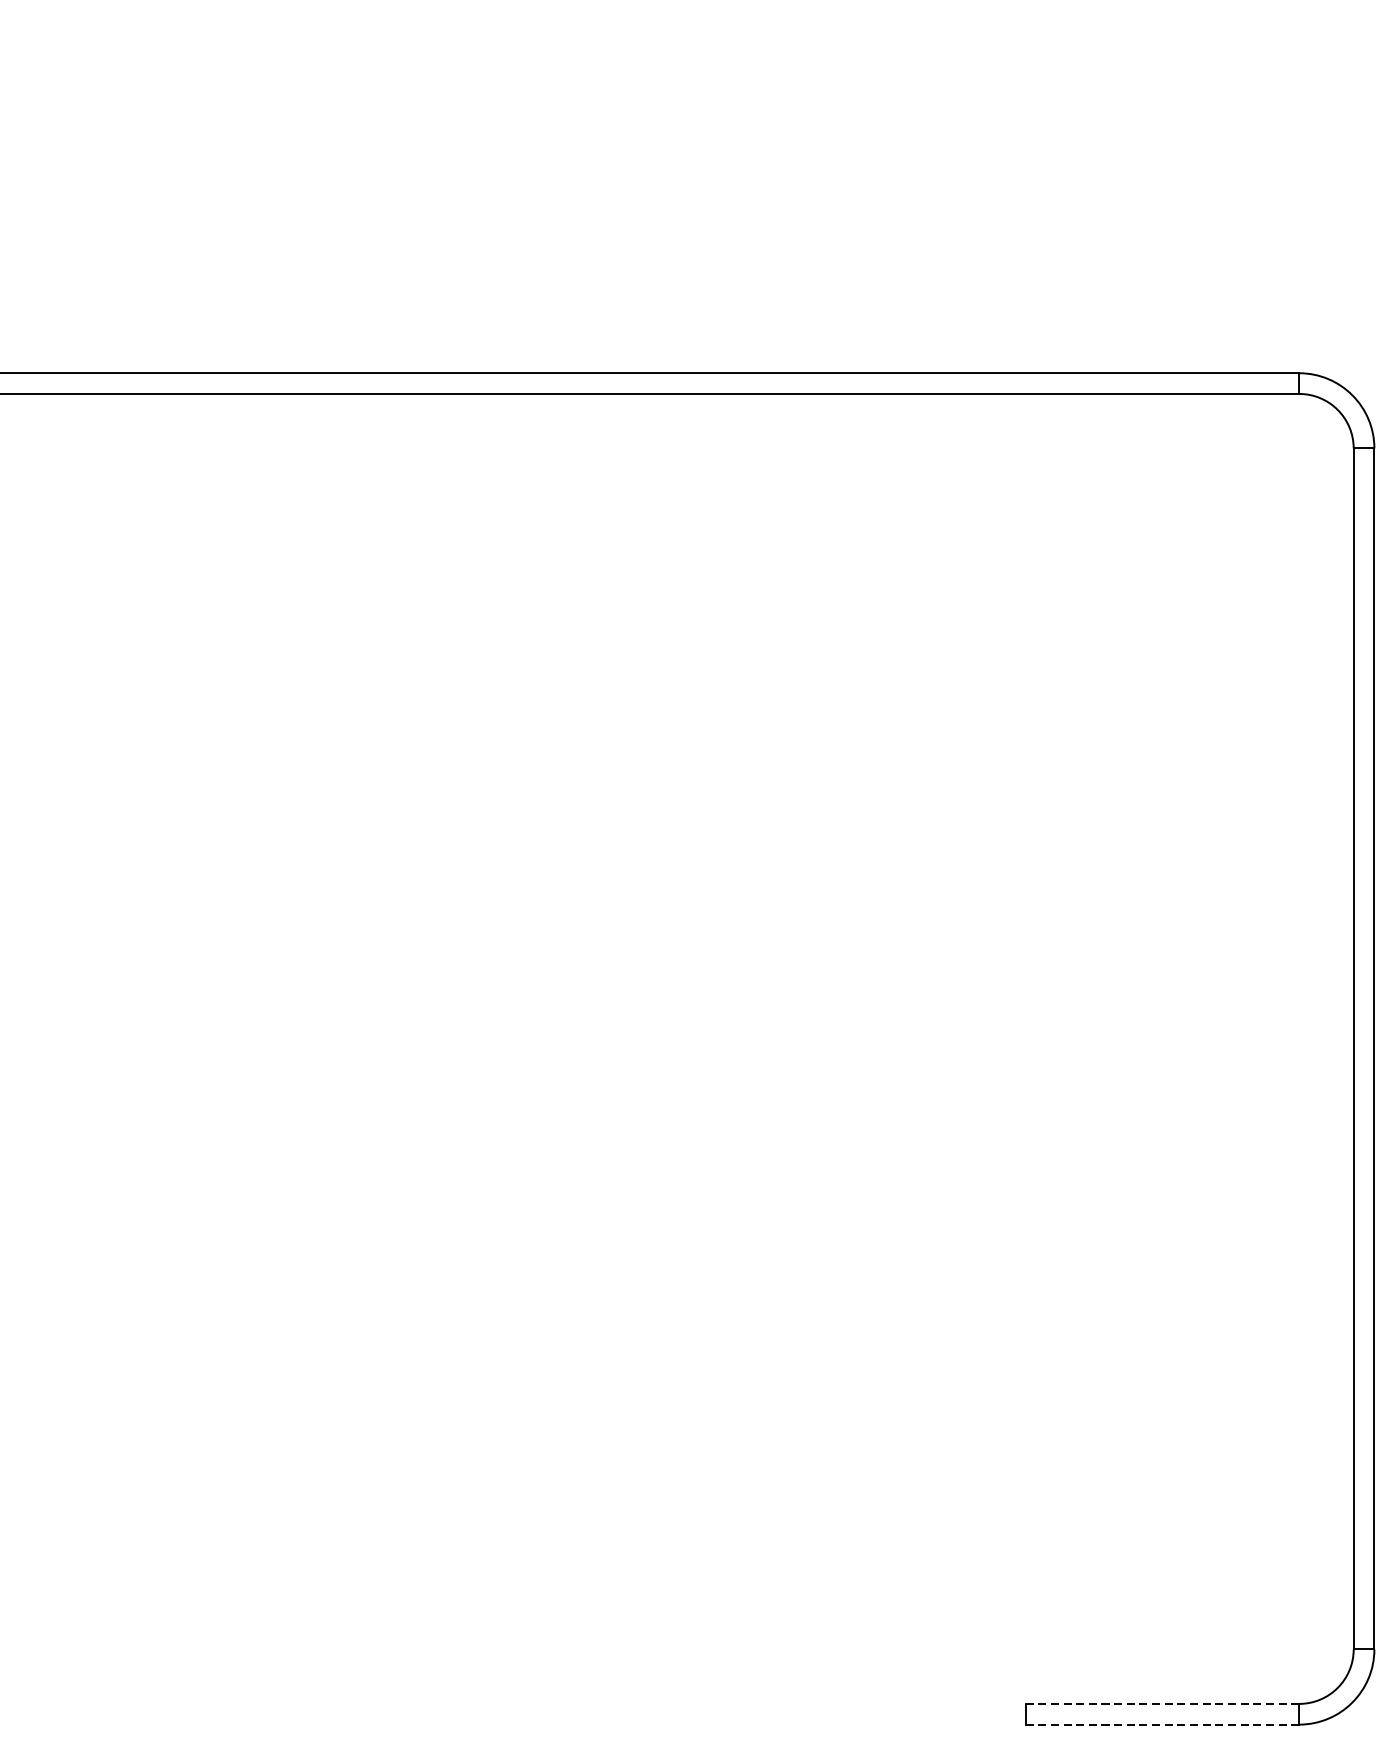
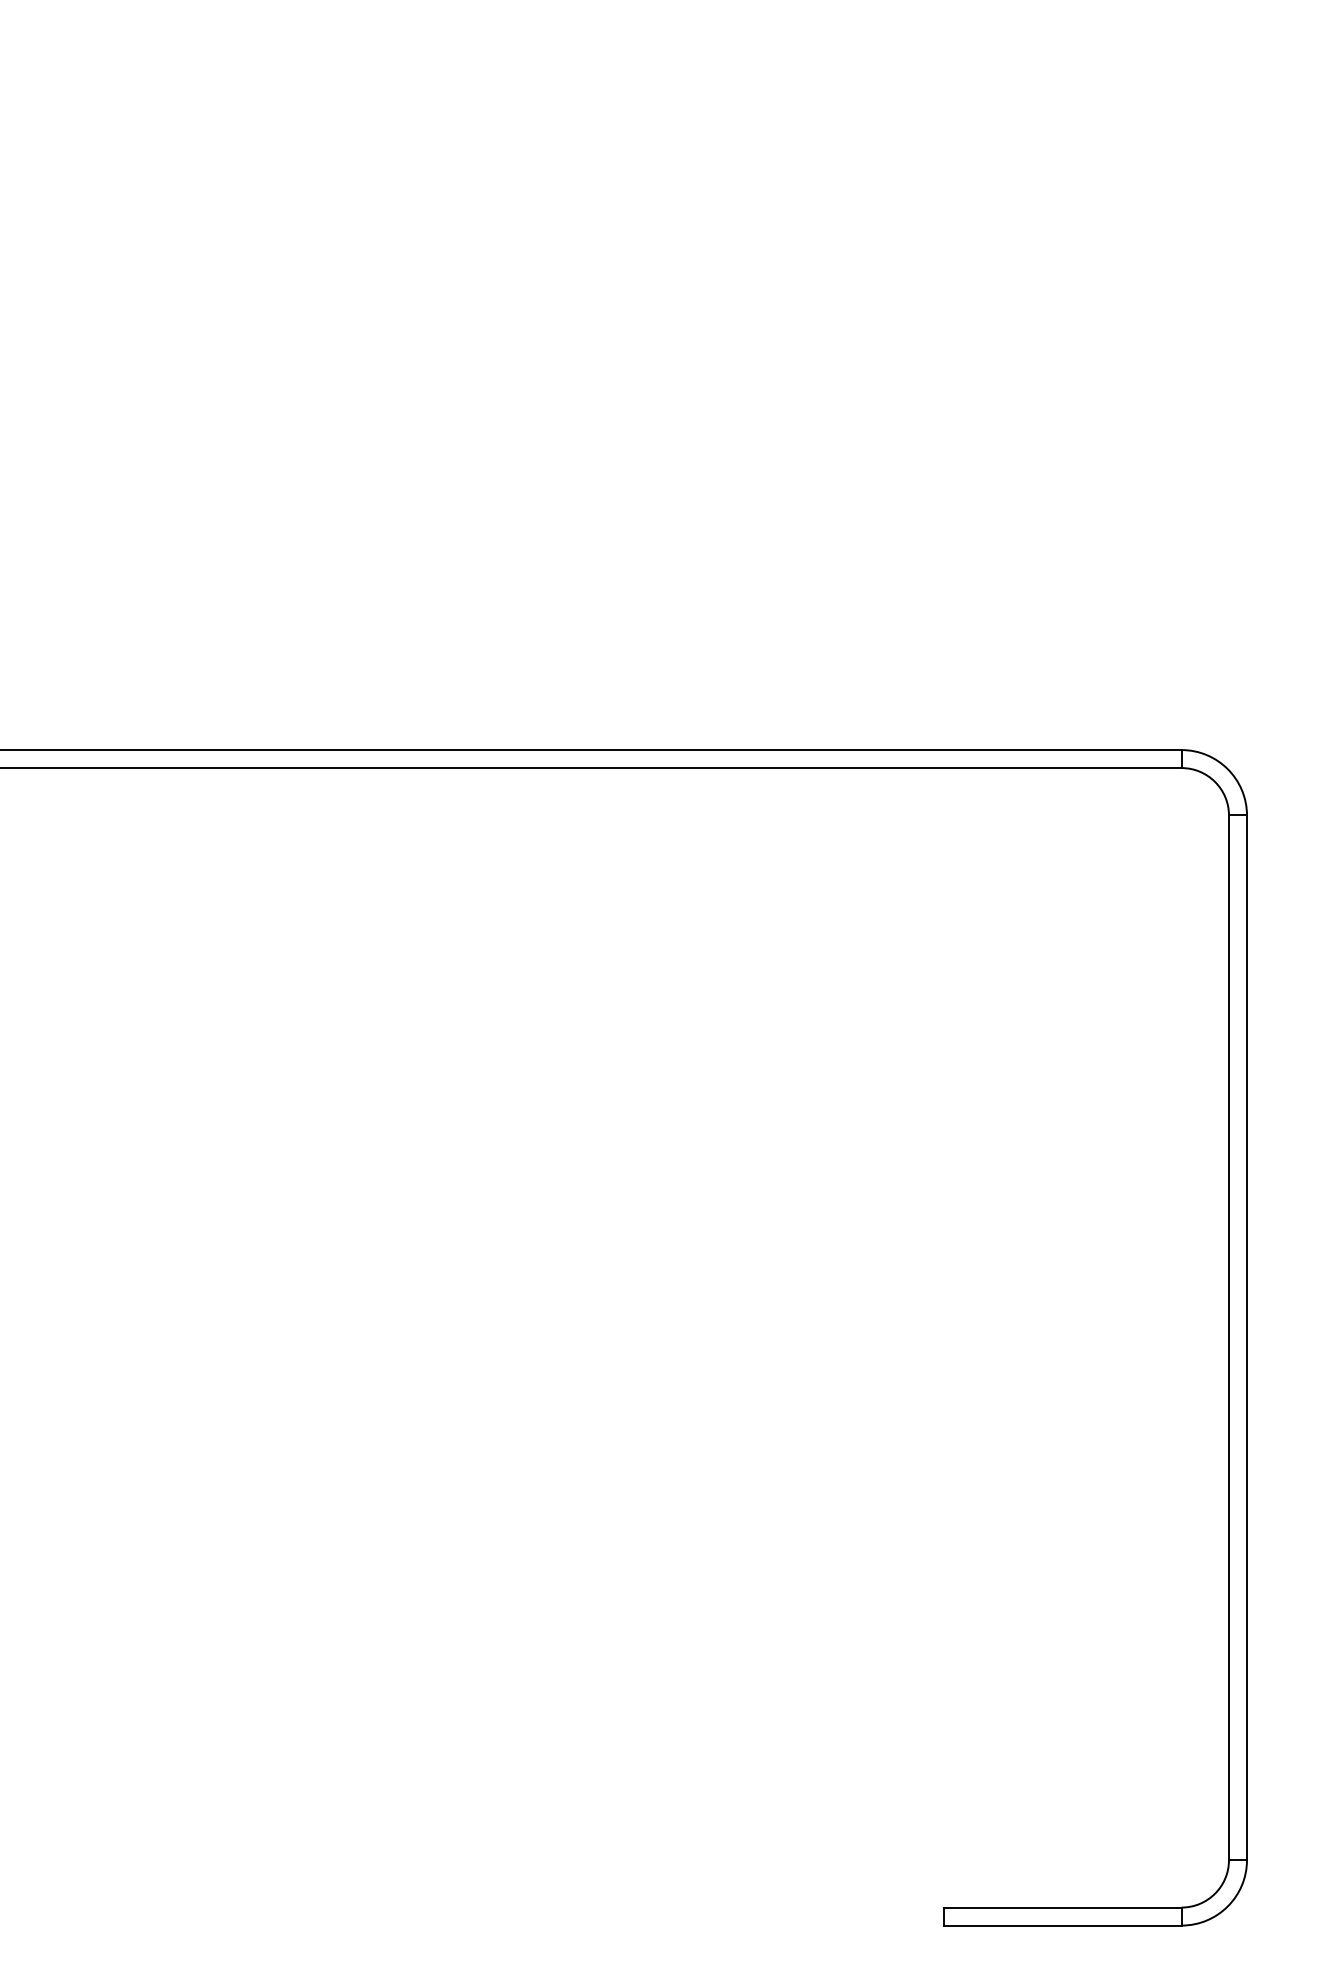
line: (1162, 1703) -> (1062, 1907), dashed -> solid
line: (1162, 1724) -> (1062, 1925), dashed -> solid

